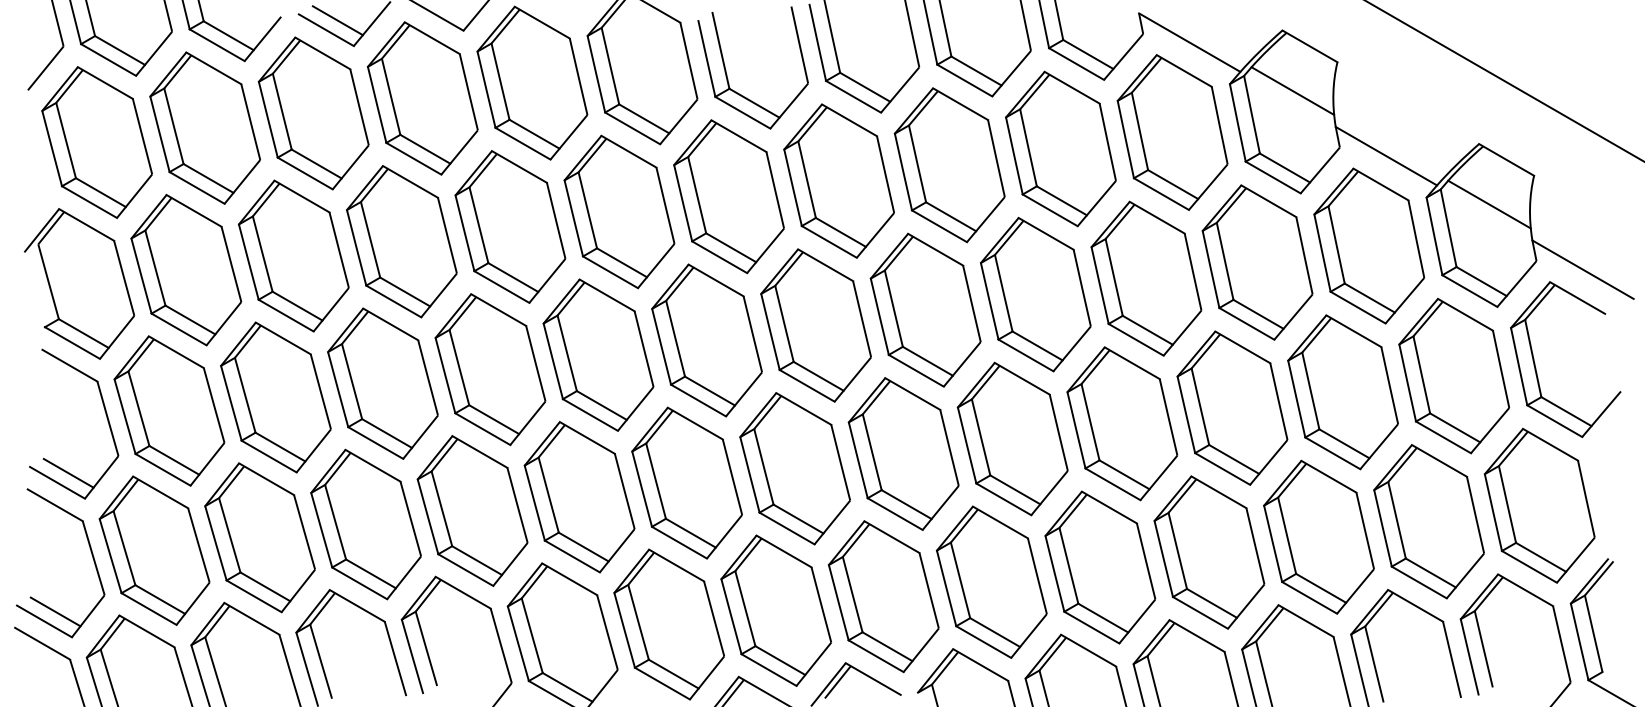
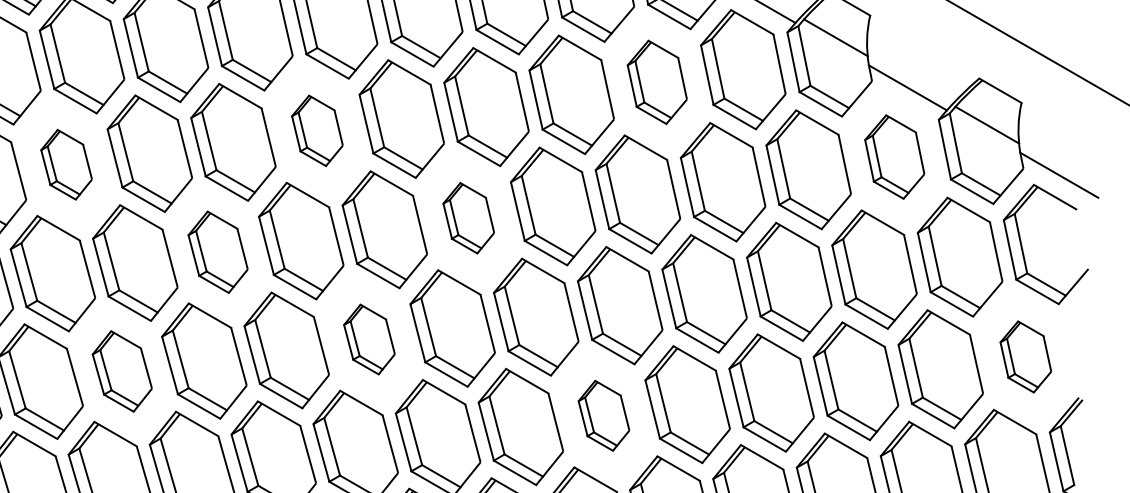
part: (1060, 148) -> (656, 81), size x0.7
part: (619, 211) -> (317, 130), size x0.6
part: (1369, 245) -> (894, 156), size x0.7
part: (293, 255) -> (66, 164), size x0.6
part: (815, 325) -> (468, 218), size x0.6
part: (490, 369) -> (218, 252), size x0.7
part: (686, 482) -> (369, 339), size x0.6
part: (1539, 505) -> (1025, 356), size x0.6
part: (365, 524) -> (121, 371), size x0.7
part: (991, 581) -> (603, 415), size x0.6

